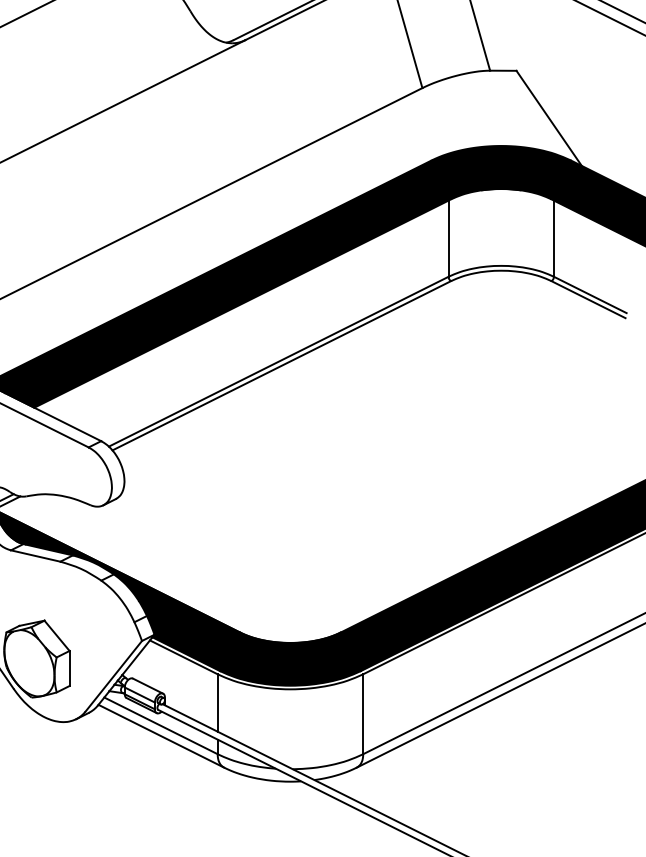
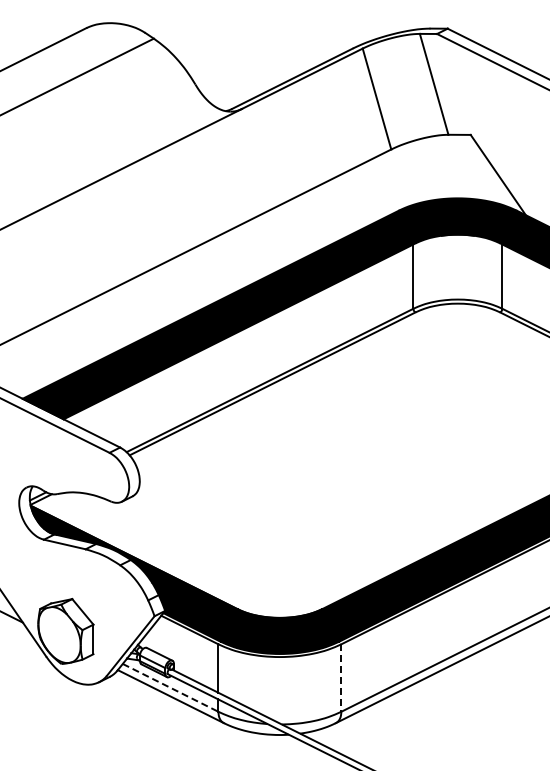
line: (363, 714) -> (341, 678), solid -> dashed
line: (162, 726) -> (171, 688), solid -> dashed

